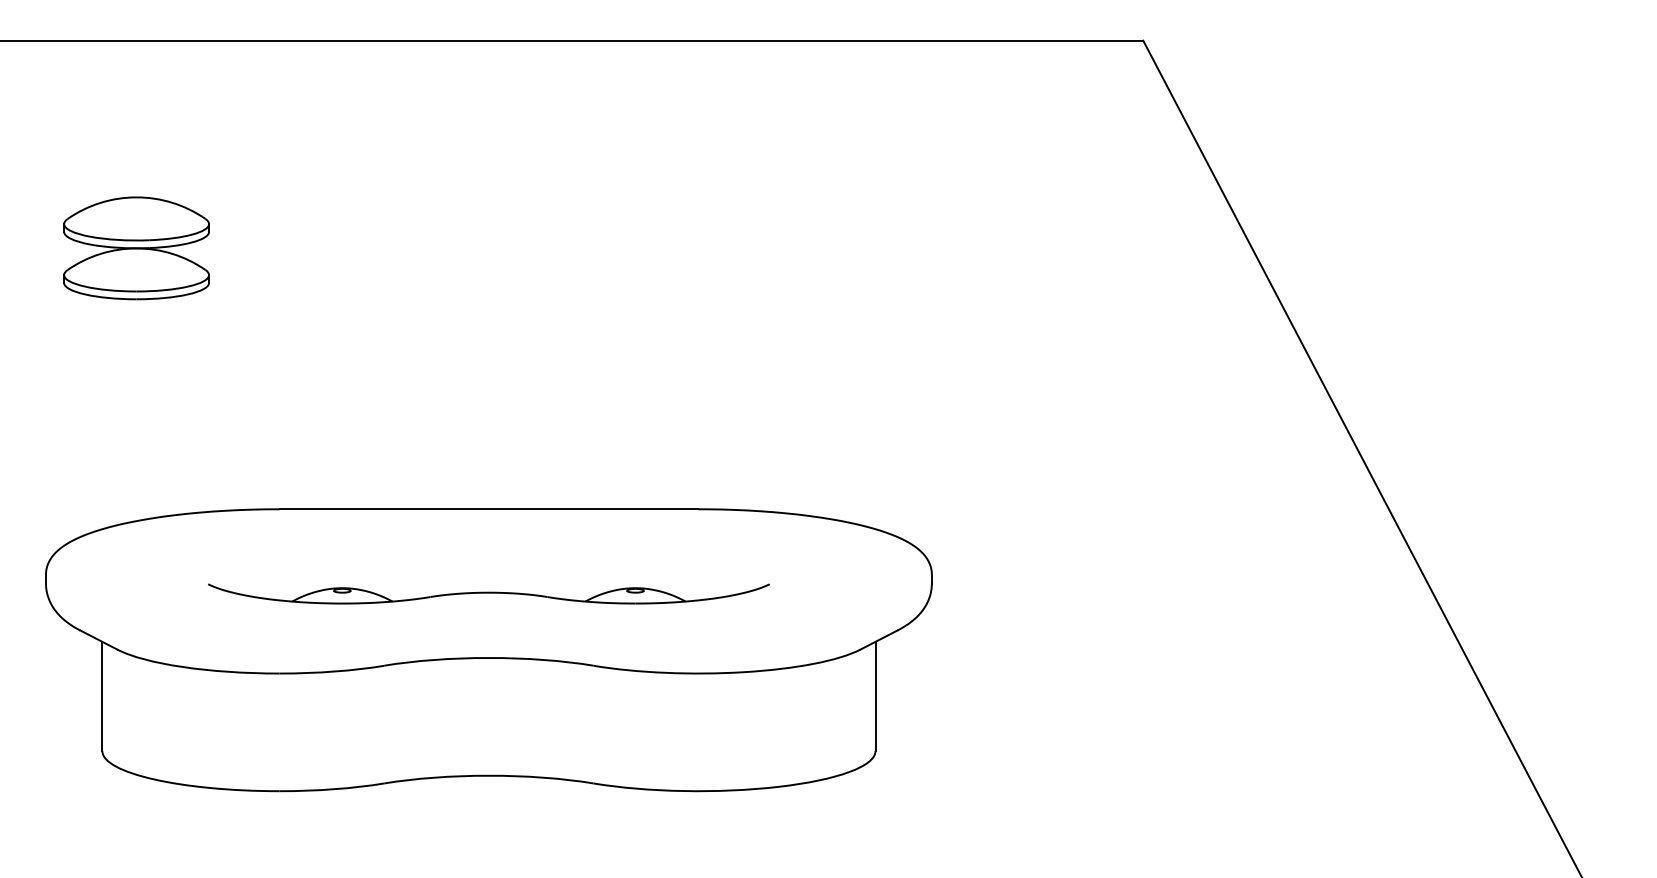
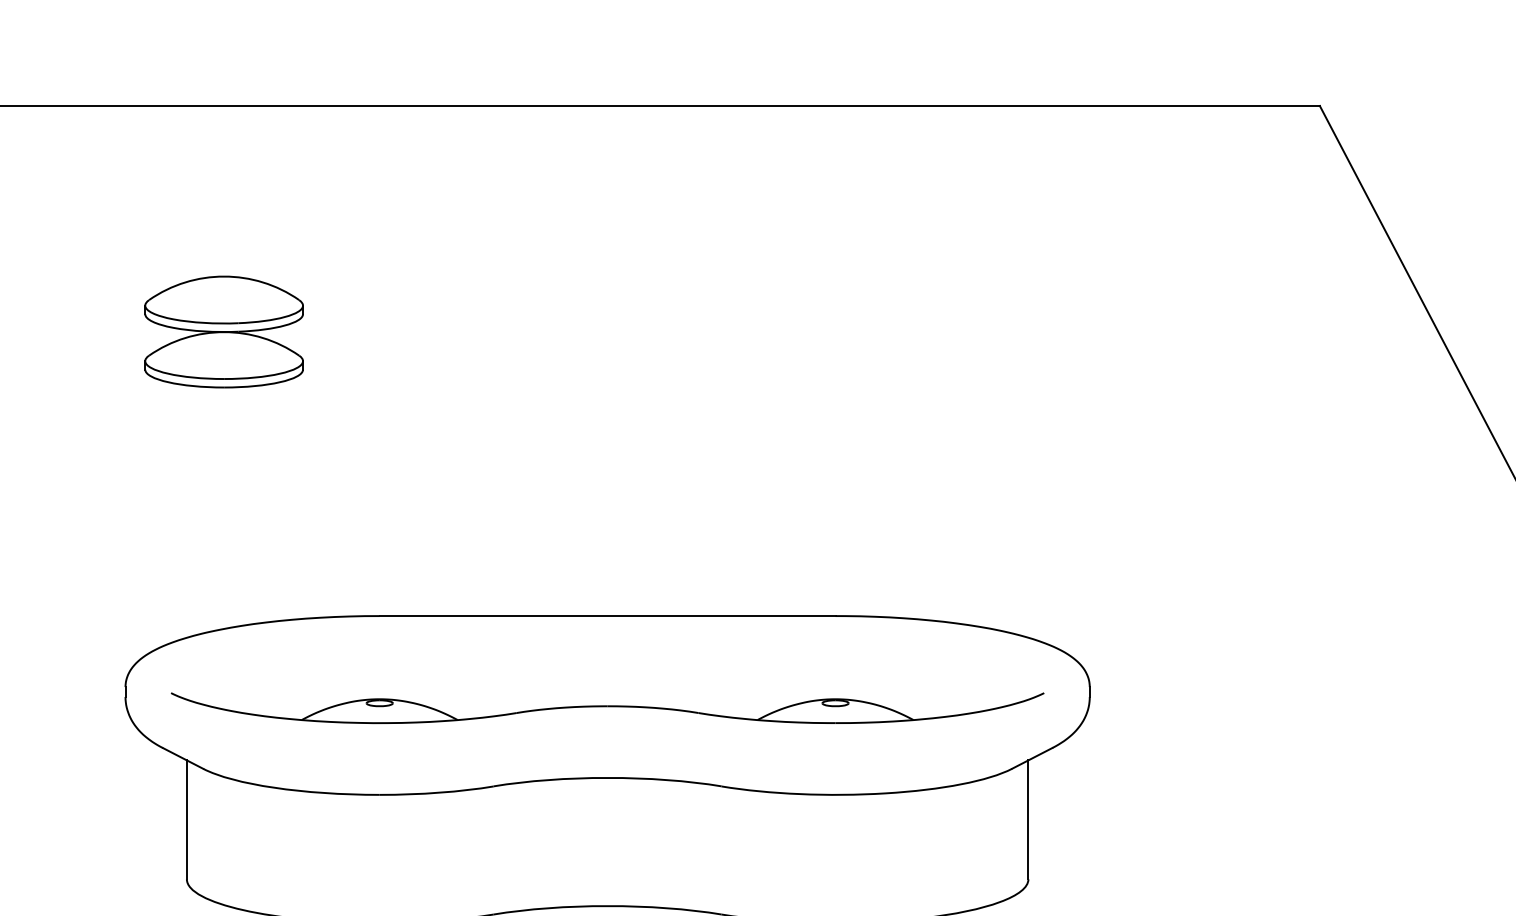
part: (488, 593) -> (607, 707), size x1.43

